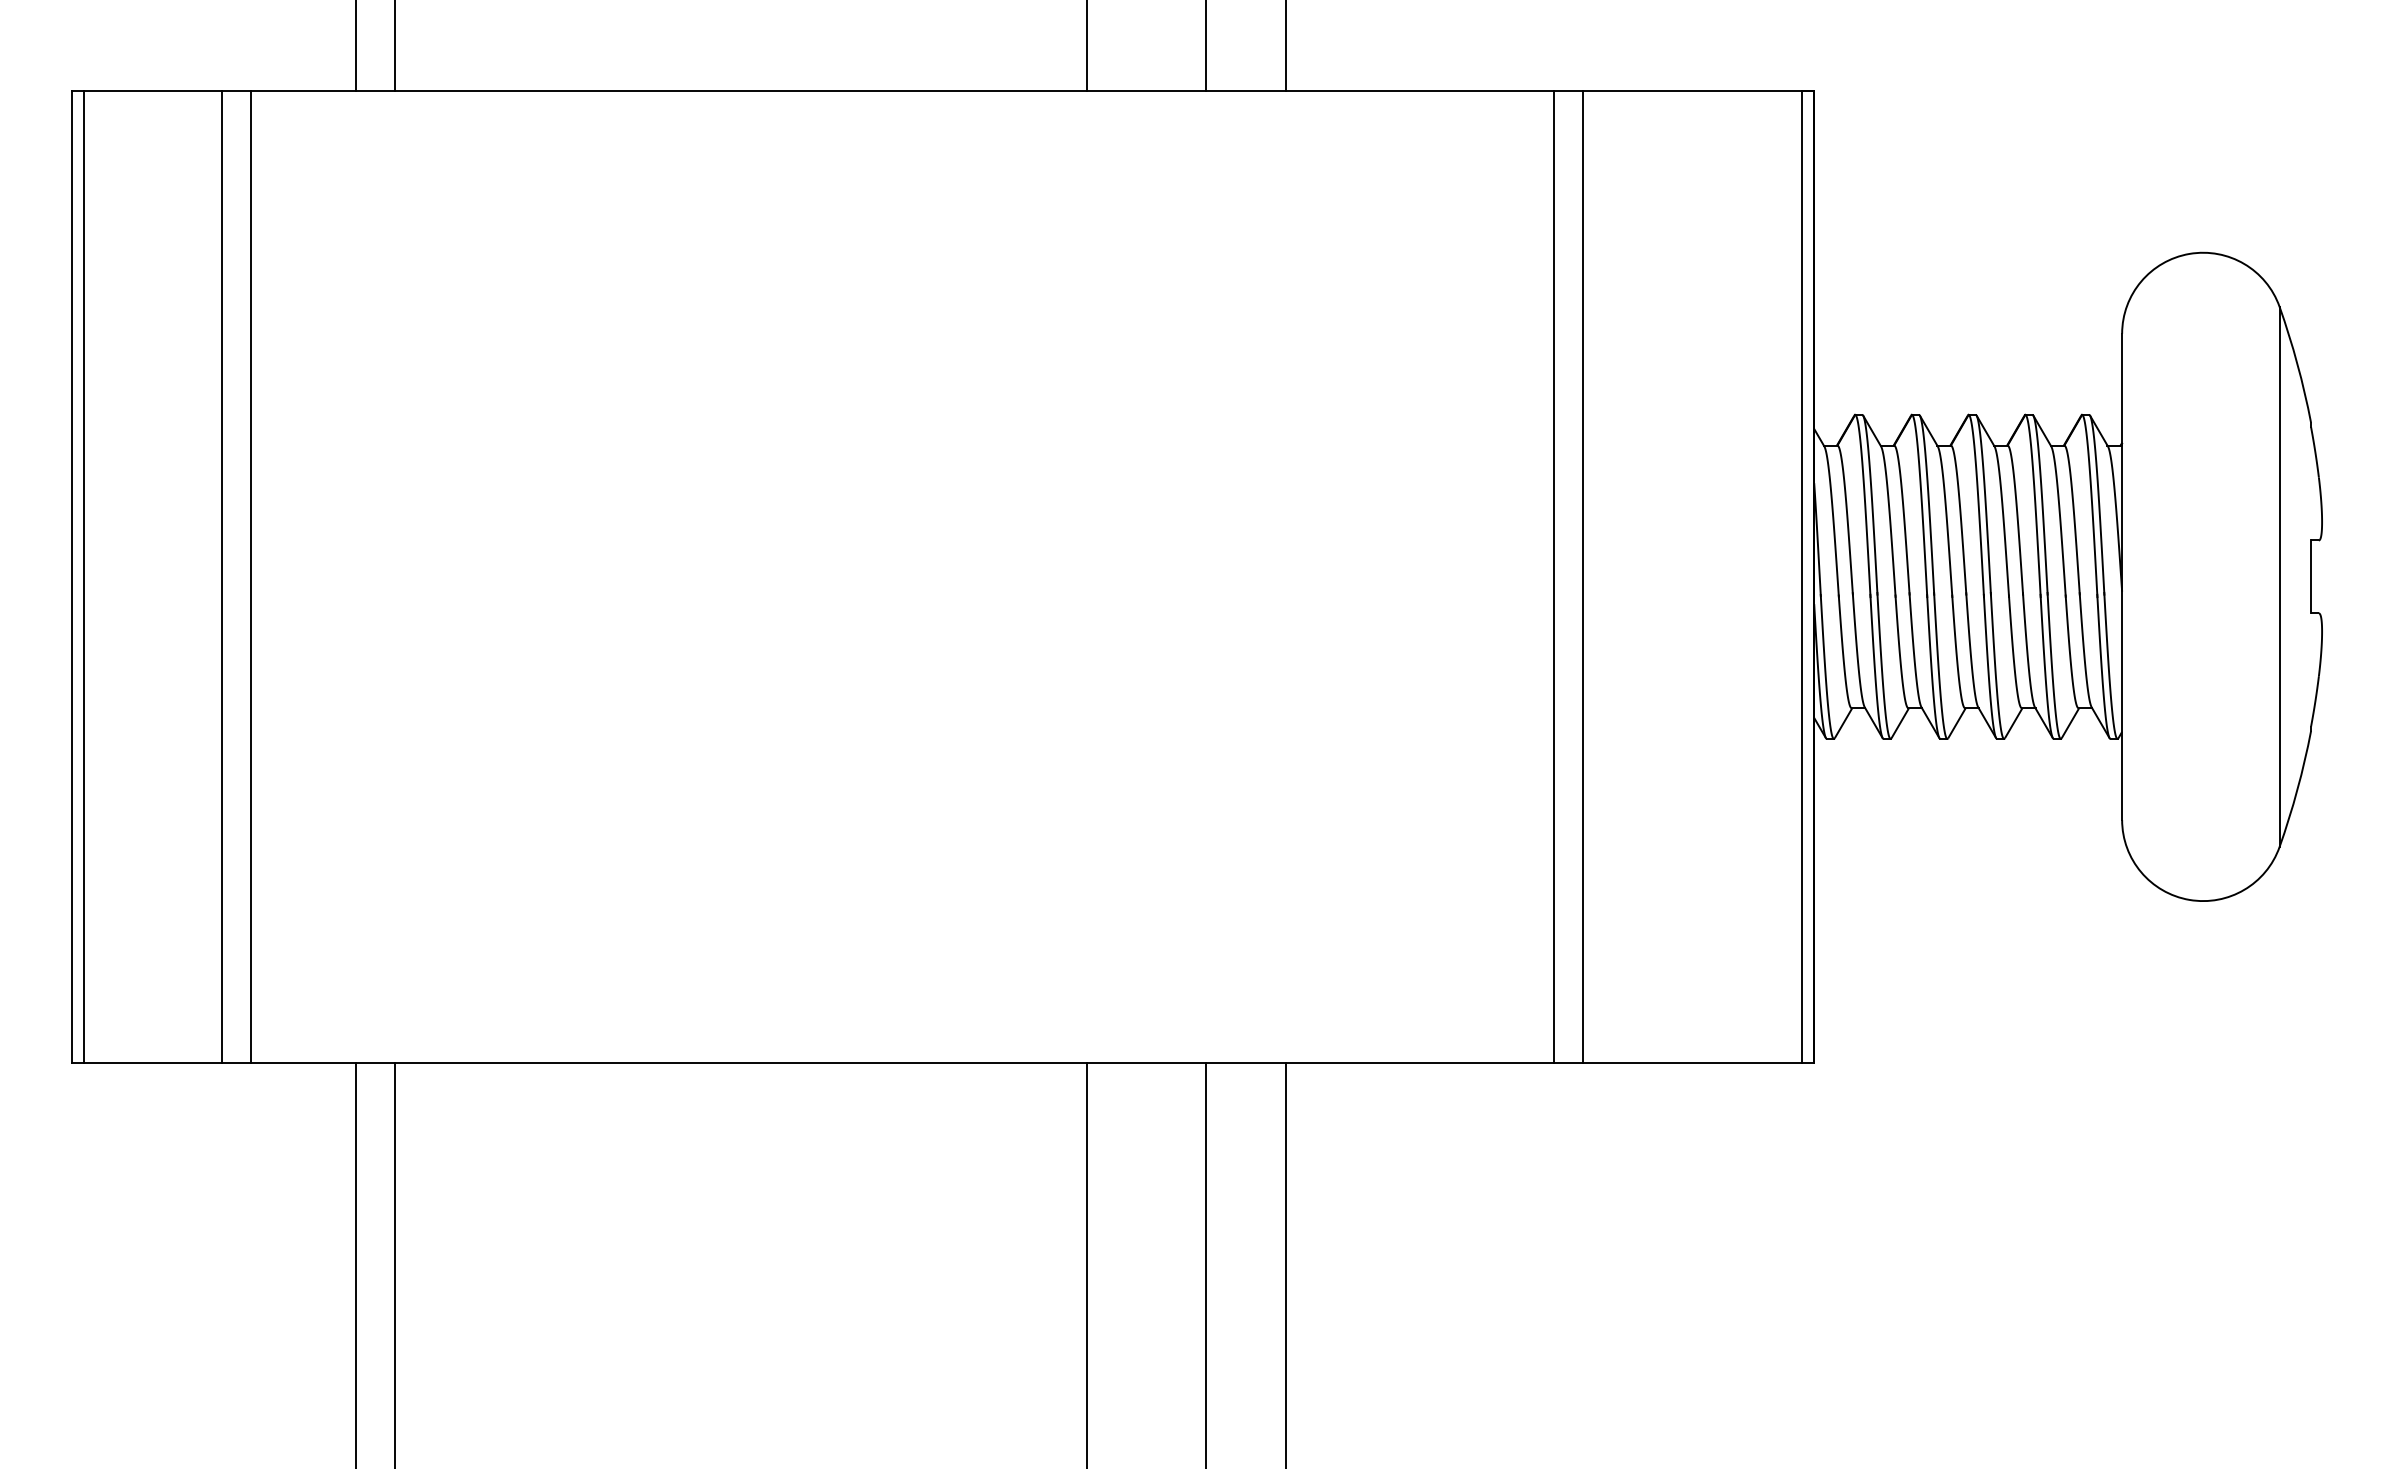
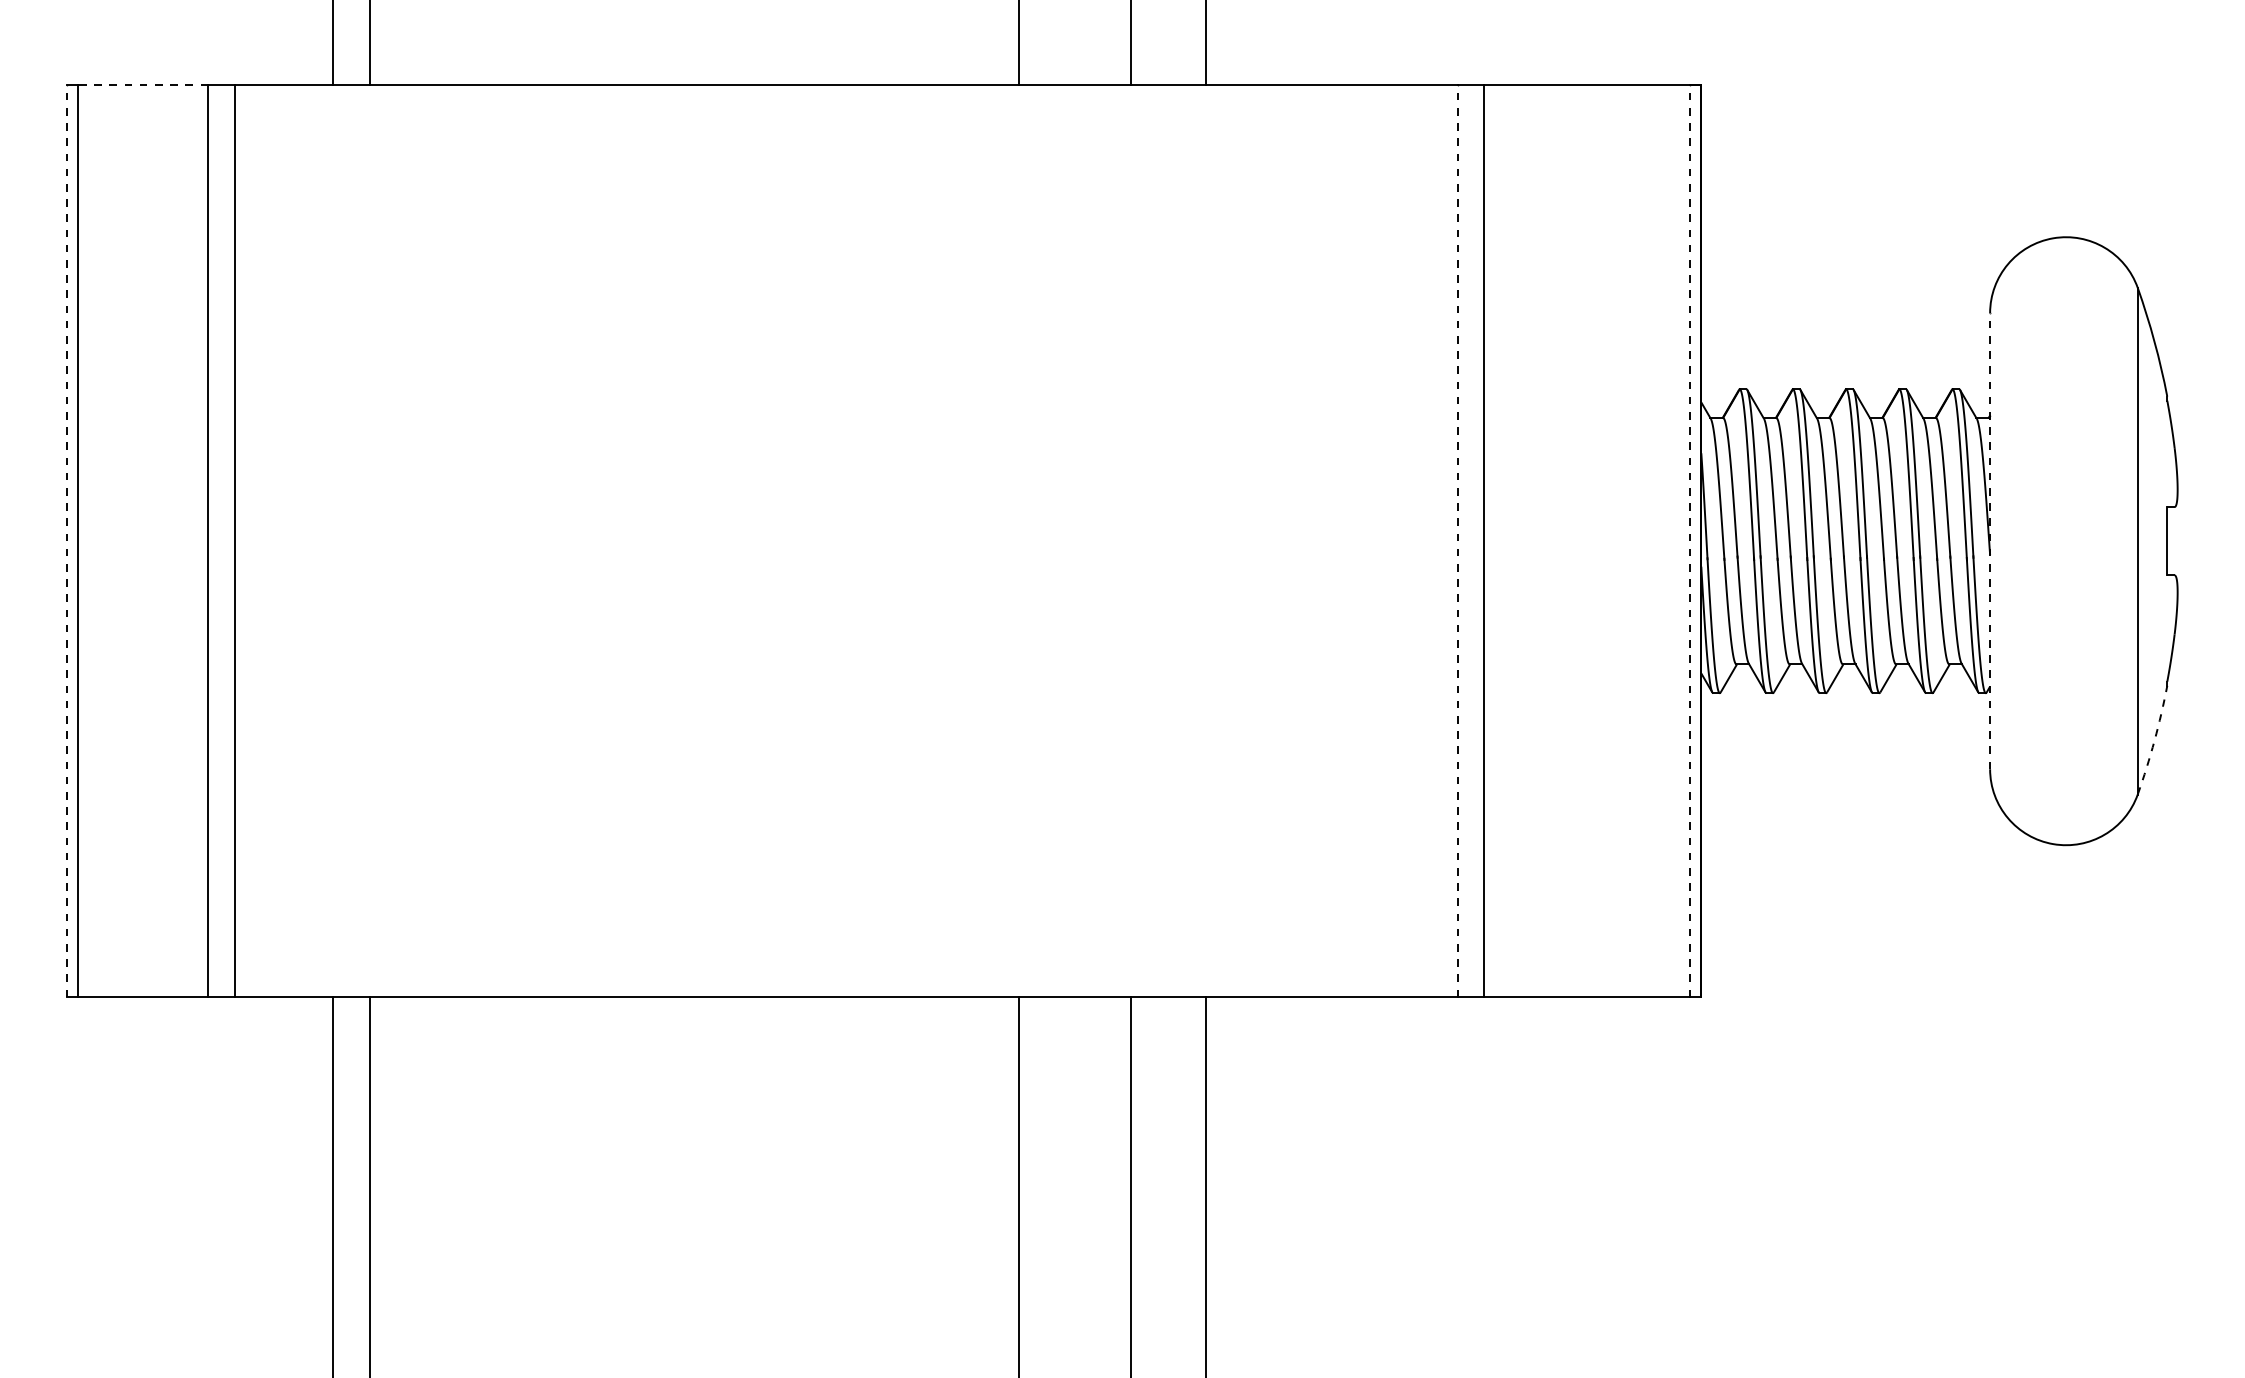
line: (153, 90) -> (143, 85), solid -> dashed
line: (72, 577) -> (67, 541), solid -> dashed
line: (1554, 577) -> (1457, 541), solid -> dashed
line: (1802, 577) -> (1690, 541), solid -> dashed
line: (2122, 577) -> (1990, 541), solid -> dashed
arc: (2297, 789) -> (2154, 740), solid -> dashed

